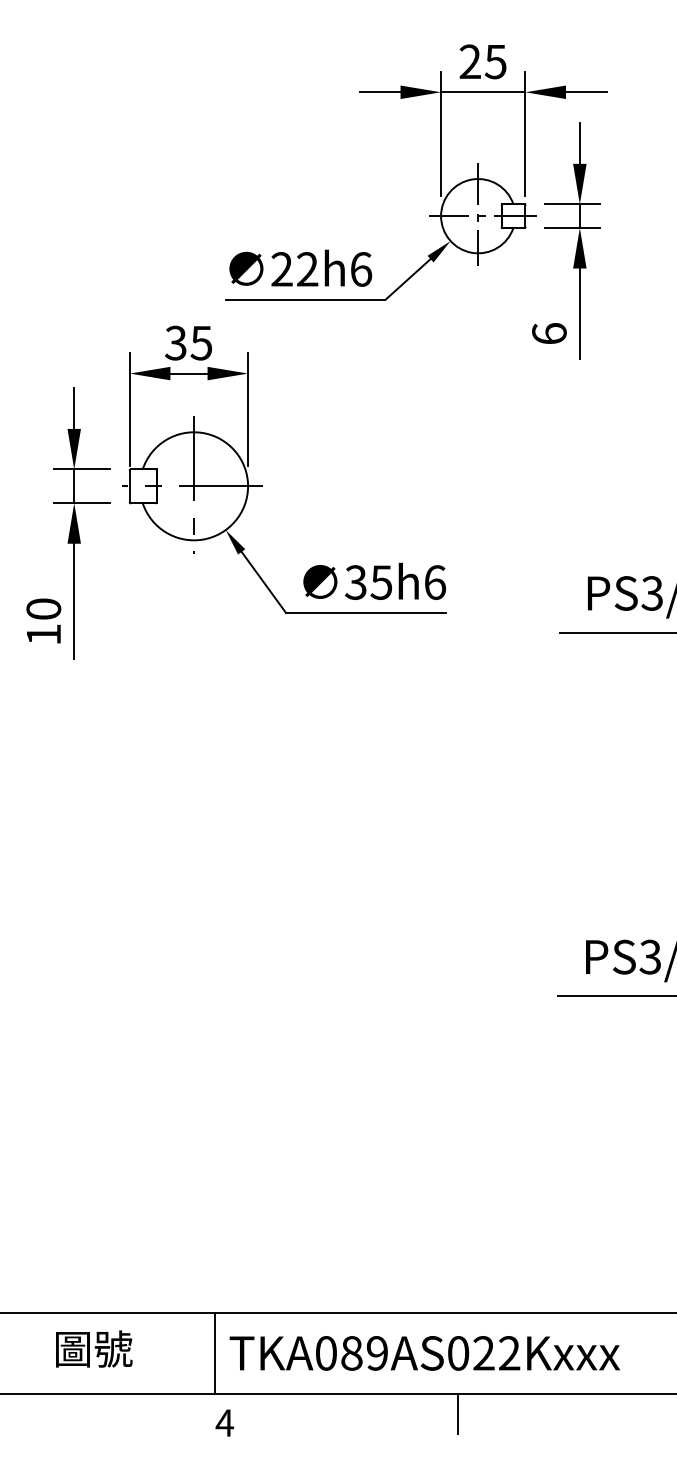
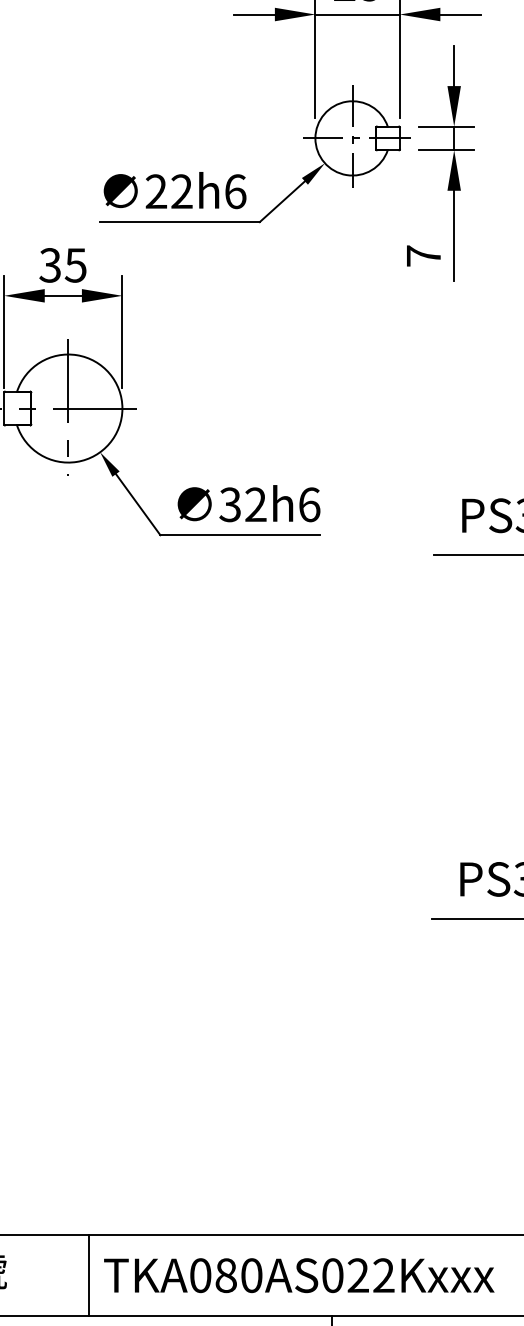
text: (549, 333) -> (423, 255), 6 -> 7
text: (381, 582) -> (255, 504), 35h6 -> 32h6
text: (377, 1353) -> (251, 1275), TKA089AS022Kxxx -> TKA080AS022Kxxx

